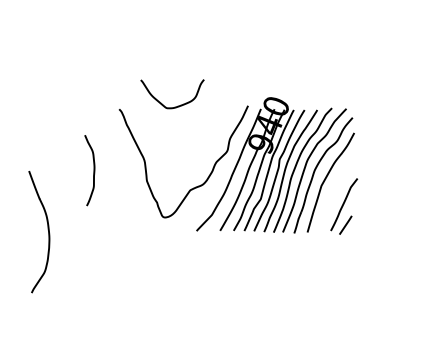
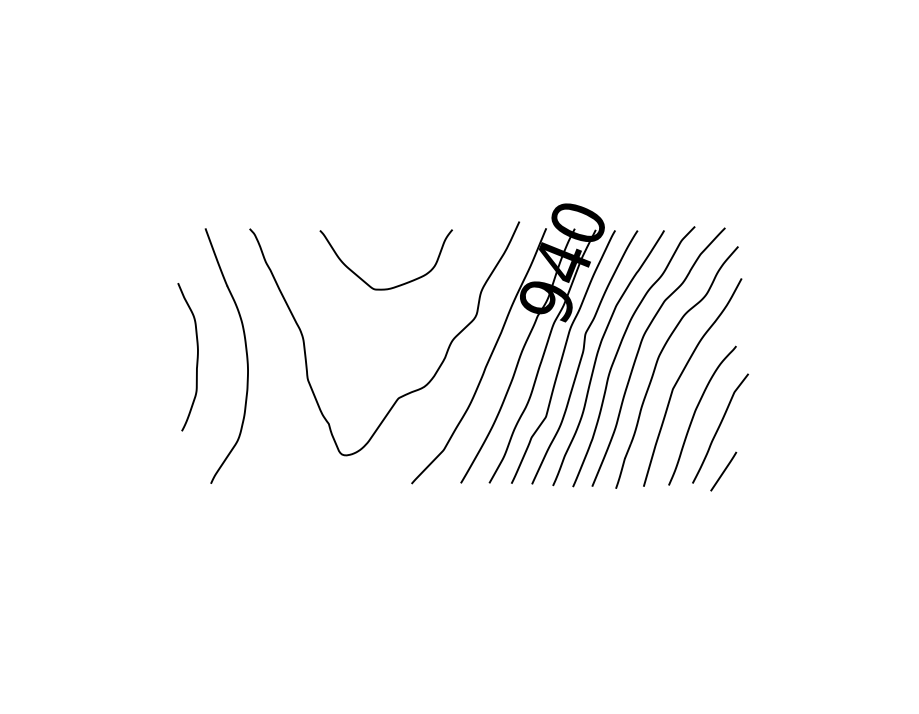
curve: (177, 105) -> (396, 283), moved
curve: (333, 196) -> (698, 411), added
curve: (47, 229) -> (243, 350), moved

